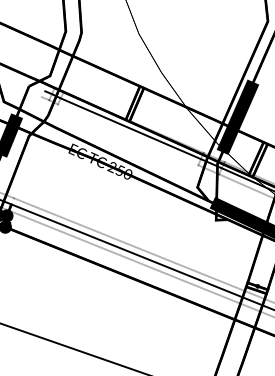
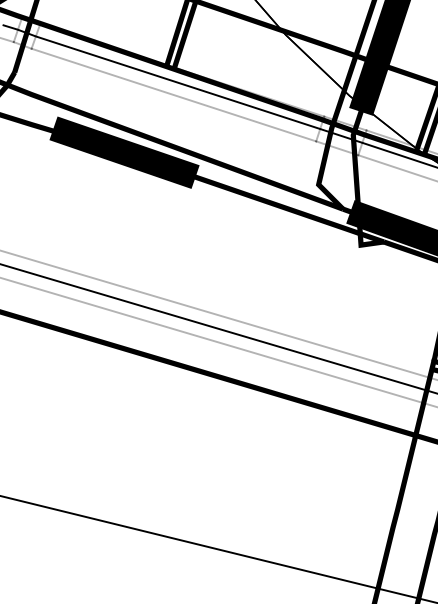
line: (128, 134) -> (174, 94), added
fill: (99, 161) -> (122, 152), added

